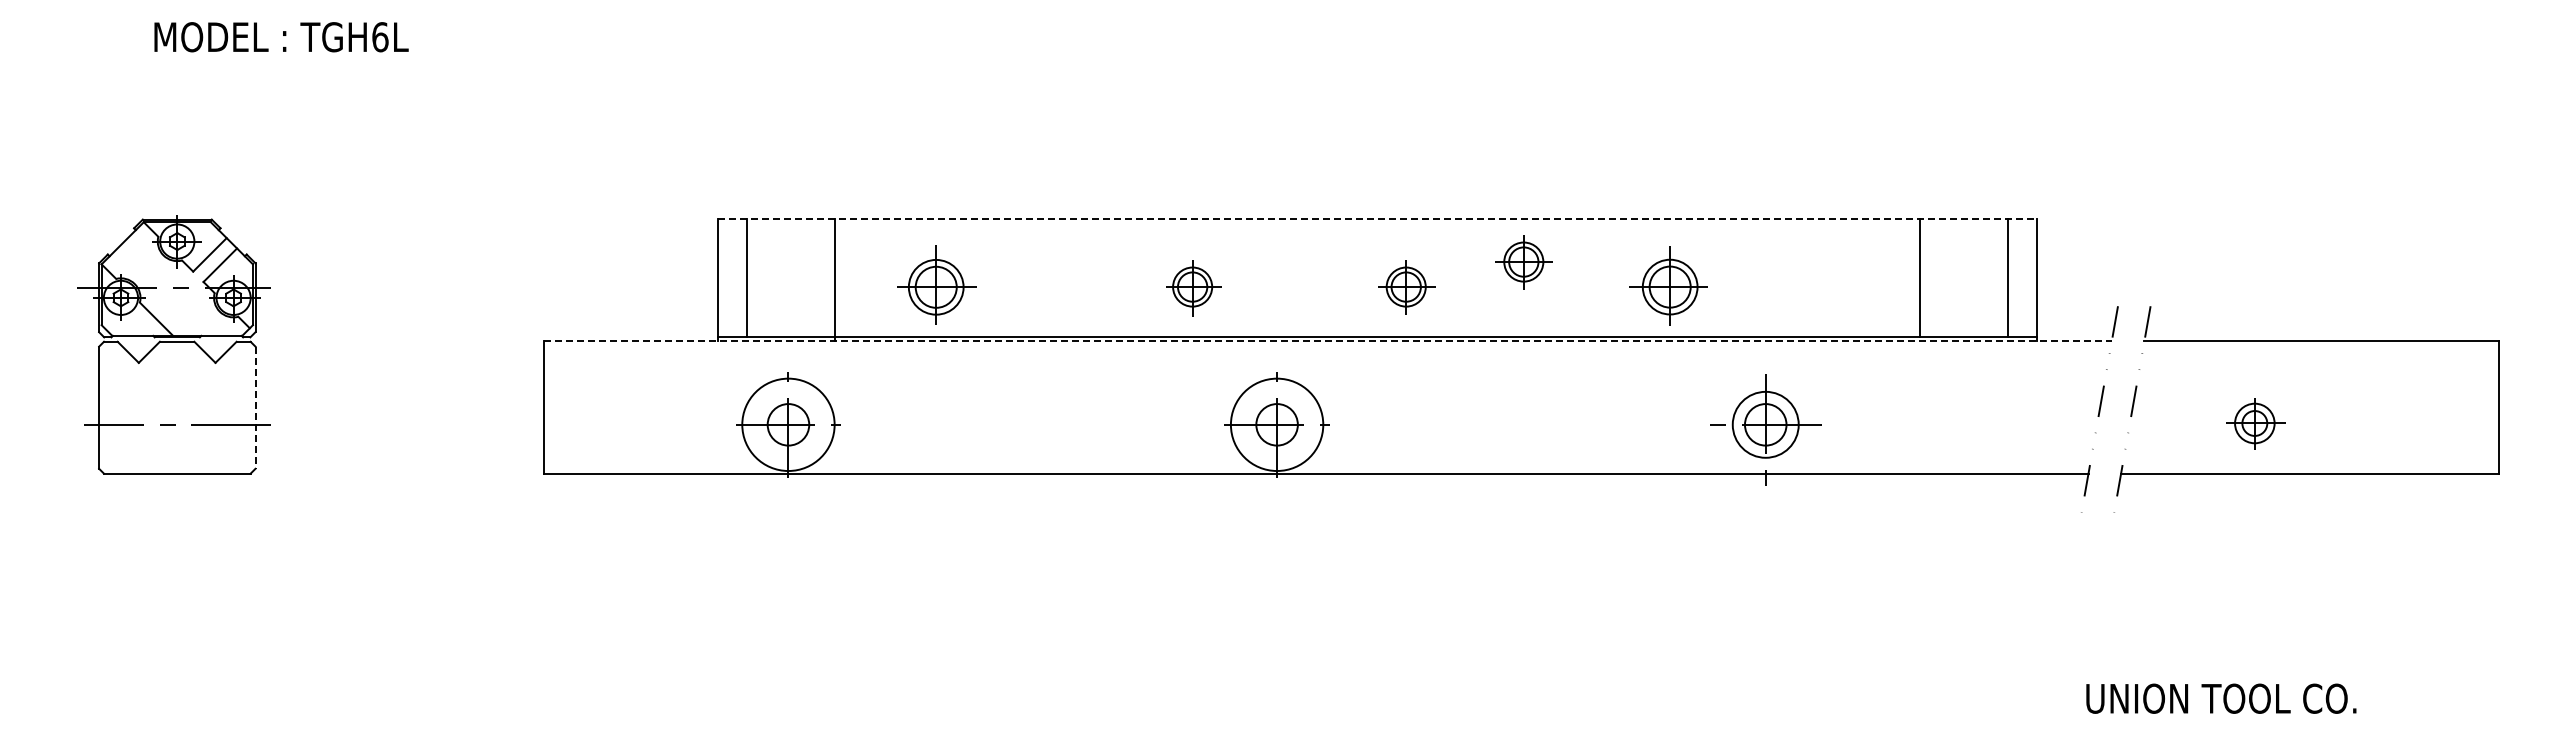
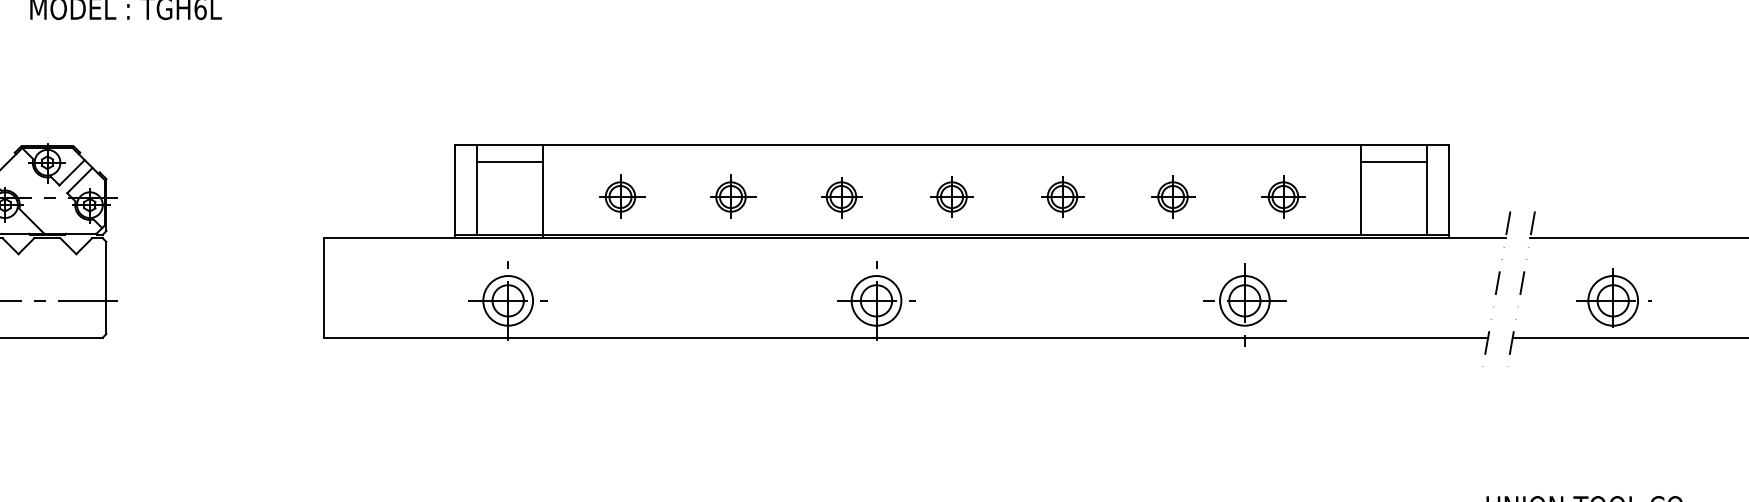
line: (1377, 218) -> (952, 145), dashed -> solid
line: (790, 241) -> (509, 162), added
line: (1963, 241) -> (1393, 162), added
part: (1523, 262) -> (1062, 197), moved
part: (940, 286) -> (622, 196), size x0.71
part: (1086, 286) -> (732, 196), added
part: (1670, 286) -> (1173, 196), size x0.71
part: (1816, 286) -> (1283, 196), added
part: (1406, 287) -> (952, 197), moved
part: (1193, 288) -> (842, 198), moved
line: (1327, 341) -> (914, 238), dashed -> solid
line: (255, 408) -> (106, 288), dashed -> solid
part: (2255, 421) -> (1614, 298), size x1.67
circle: (788, 424) -> (508, 300), size x0.71
circle: (1277, 424) -> (876, 300), size x0.71

